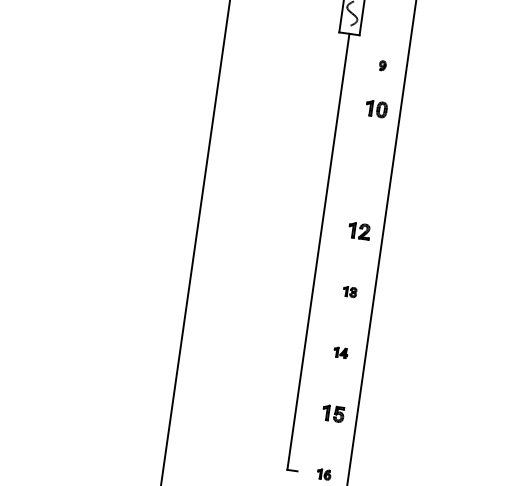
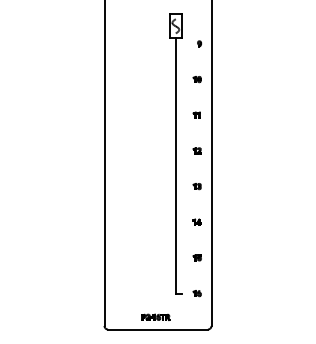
part: (382, 65) -> (199, 43), moved
part: (374, 109) -> (196, 79), size x0.62
part: (366, 168) -> (196, 114), added
part: (357, 230) -> (196, 150), size x0.62
part: (331, 412) -> (196, 257), size x0.62

